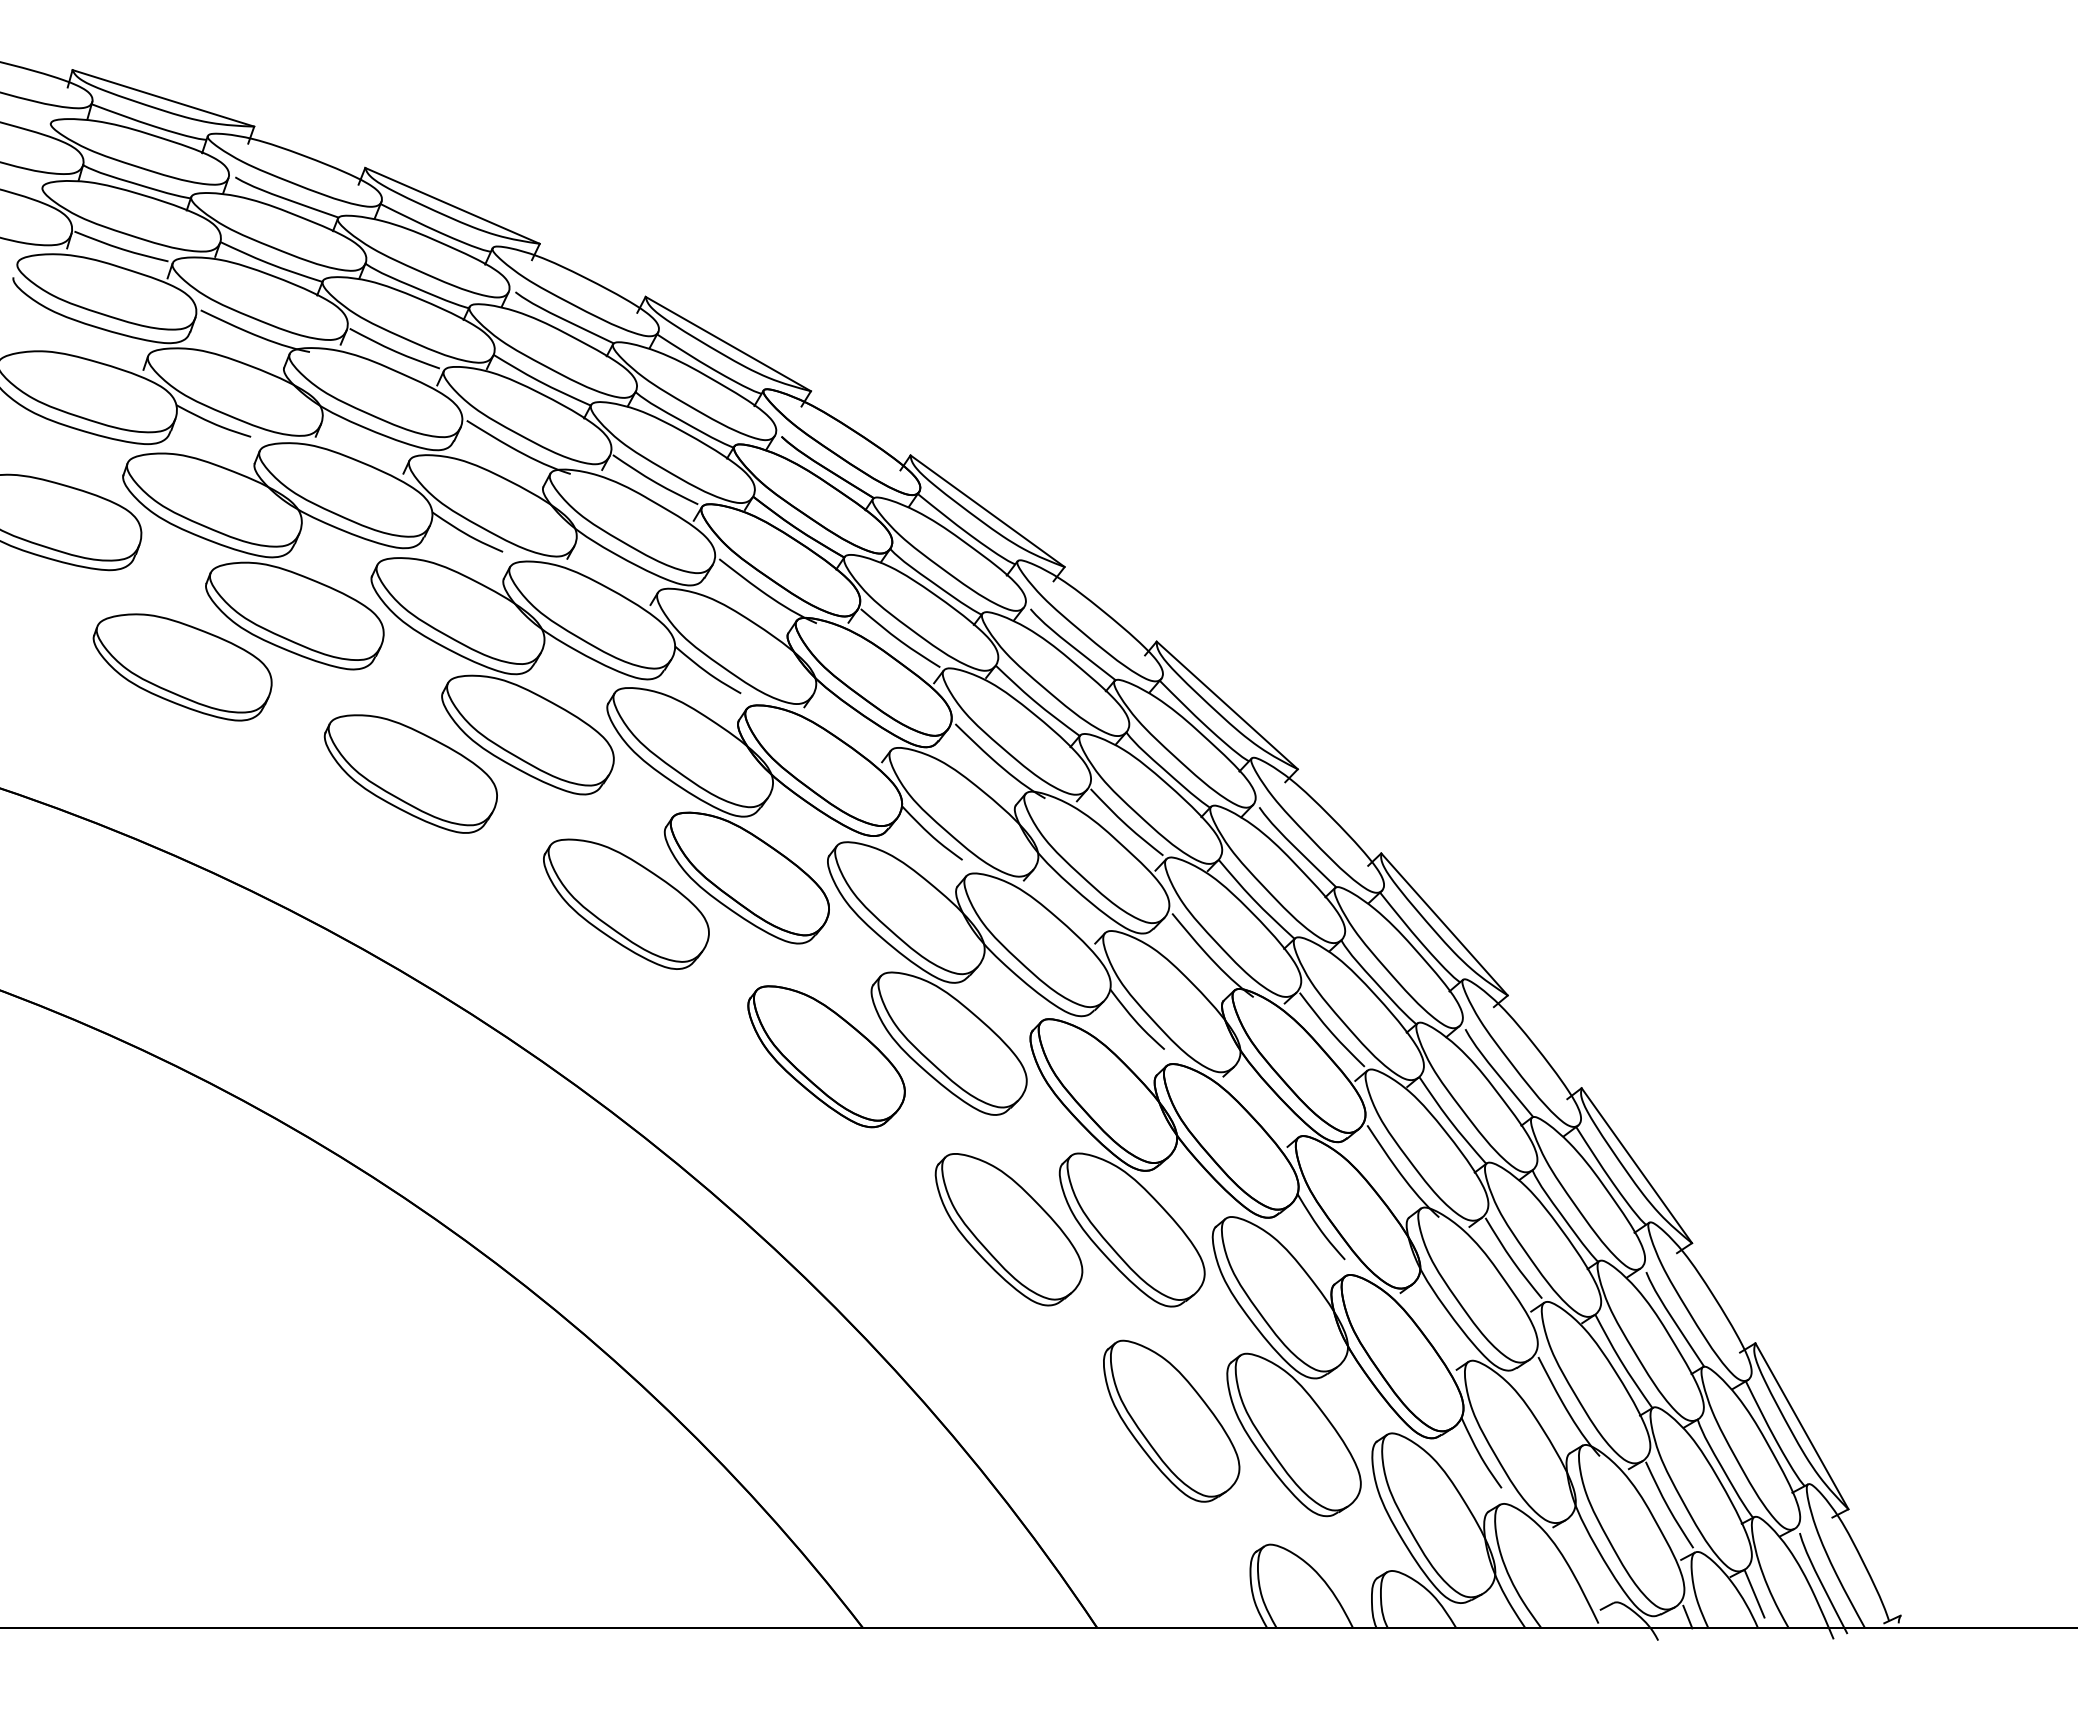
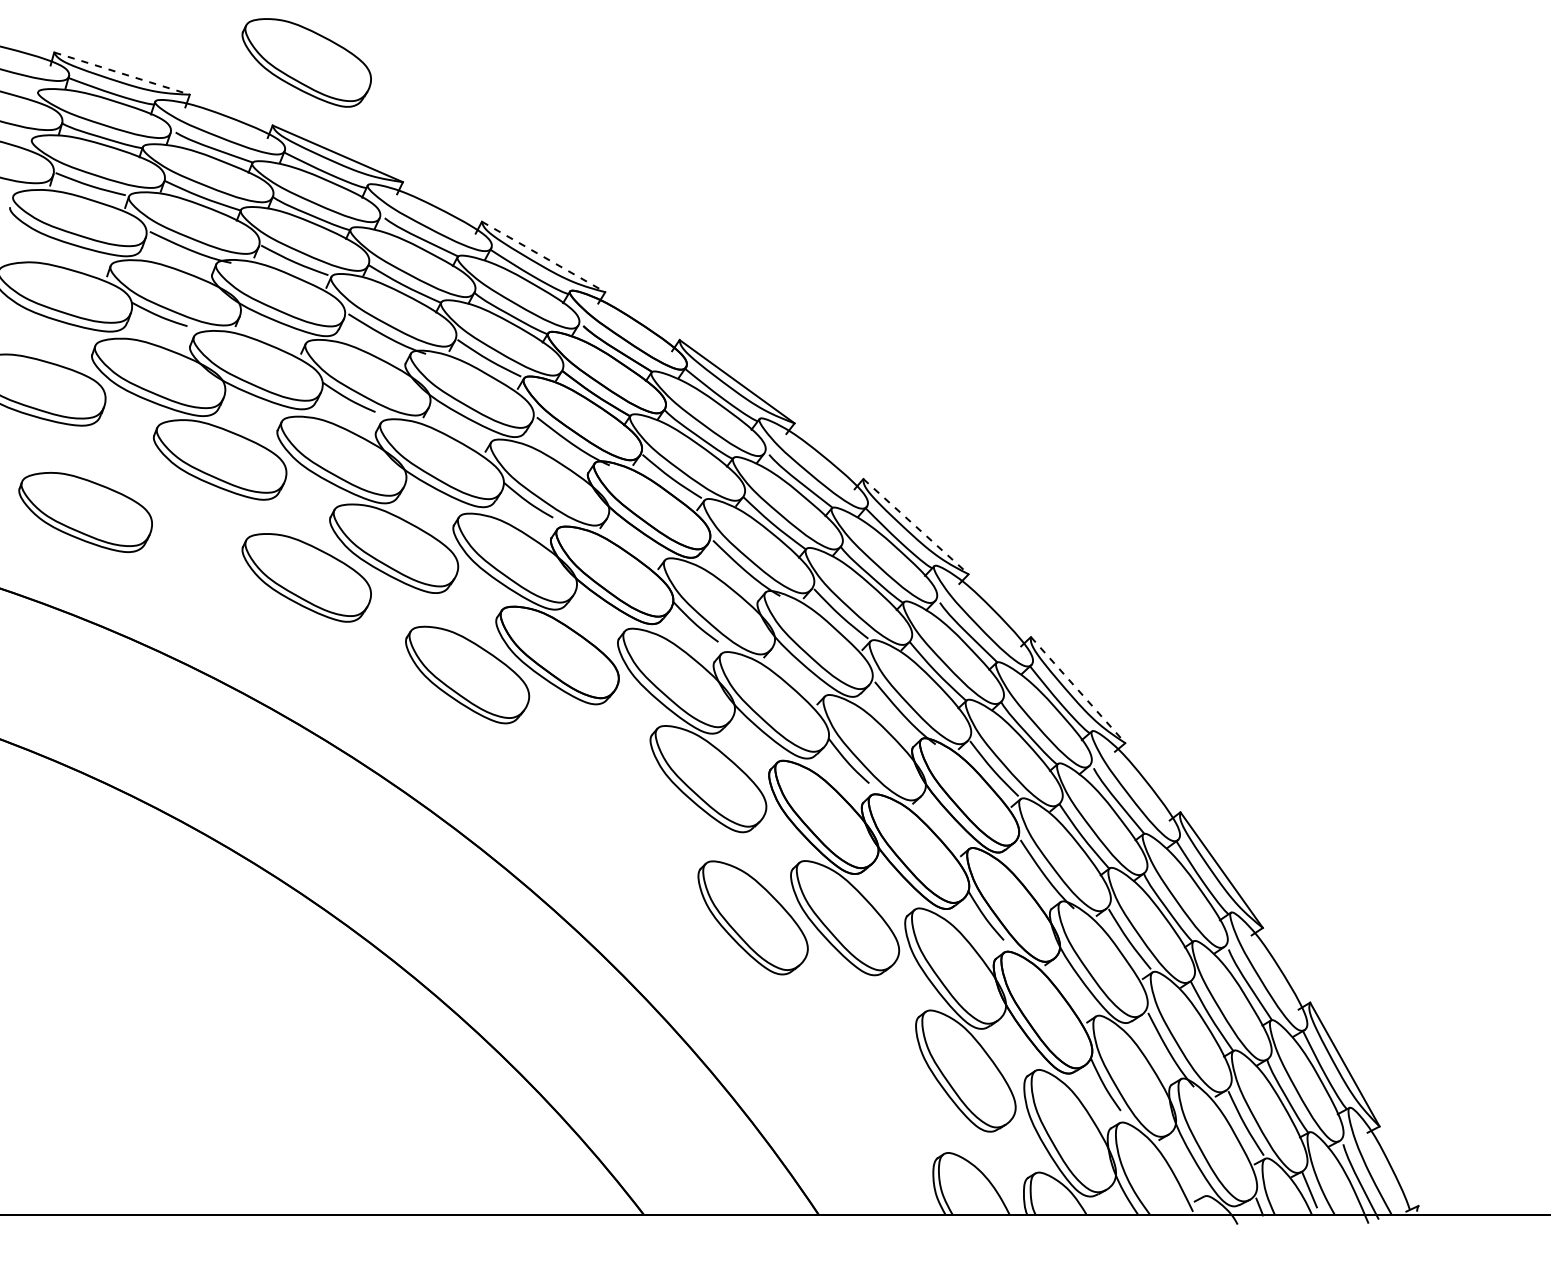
part: (410, 83) -> (306, 62), added
line: (163, 98) -> (122, 73), solid -> dashed
line: (728, 344) -> (543, 257), solid -> dashed
part: (182, 667) -> (85, 512), moved
line: (1227, 705) -> (916, 526), solid -> dashed
line: (1444, 924) -> (1078, 690), solid -> dashed
part: (826, 1056) -> (616, 788), removed
part: (1171, 1420) -> (874, 1060), removed

